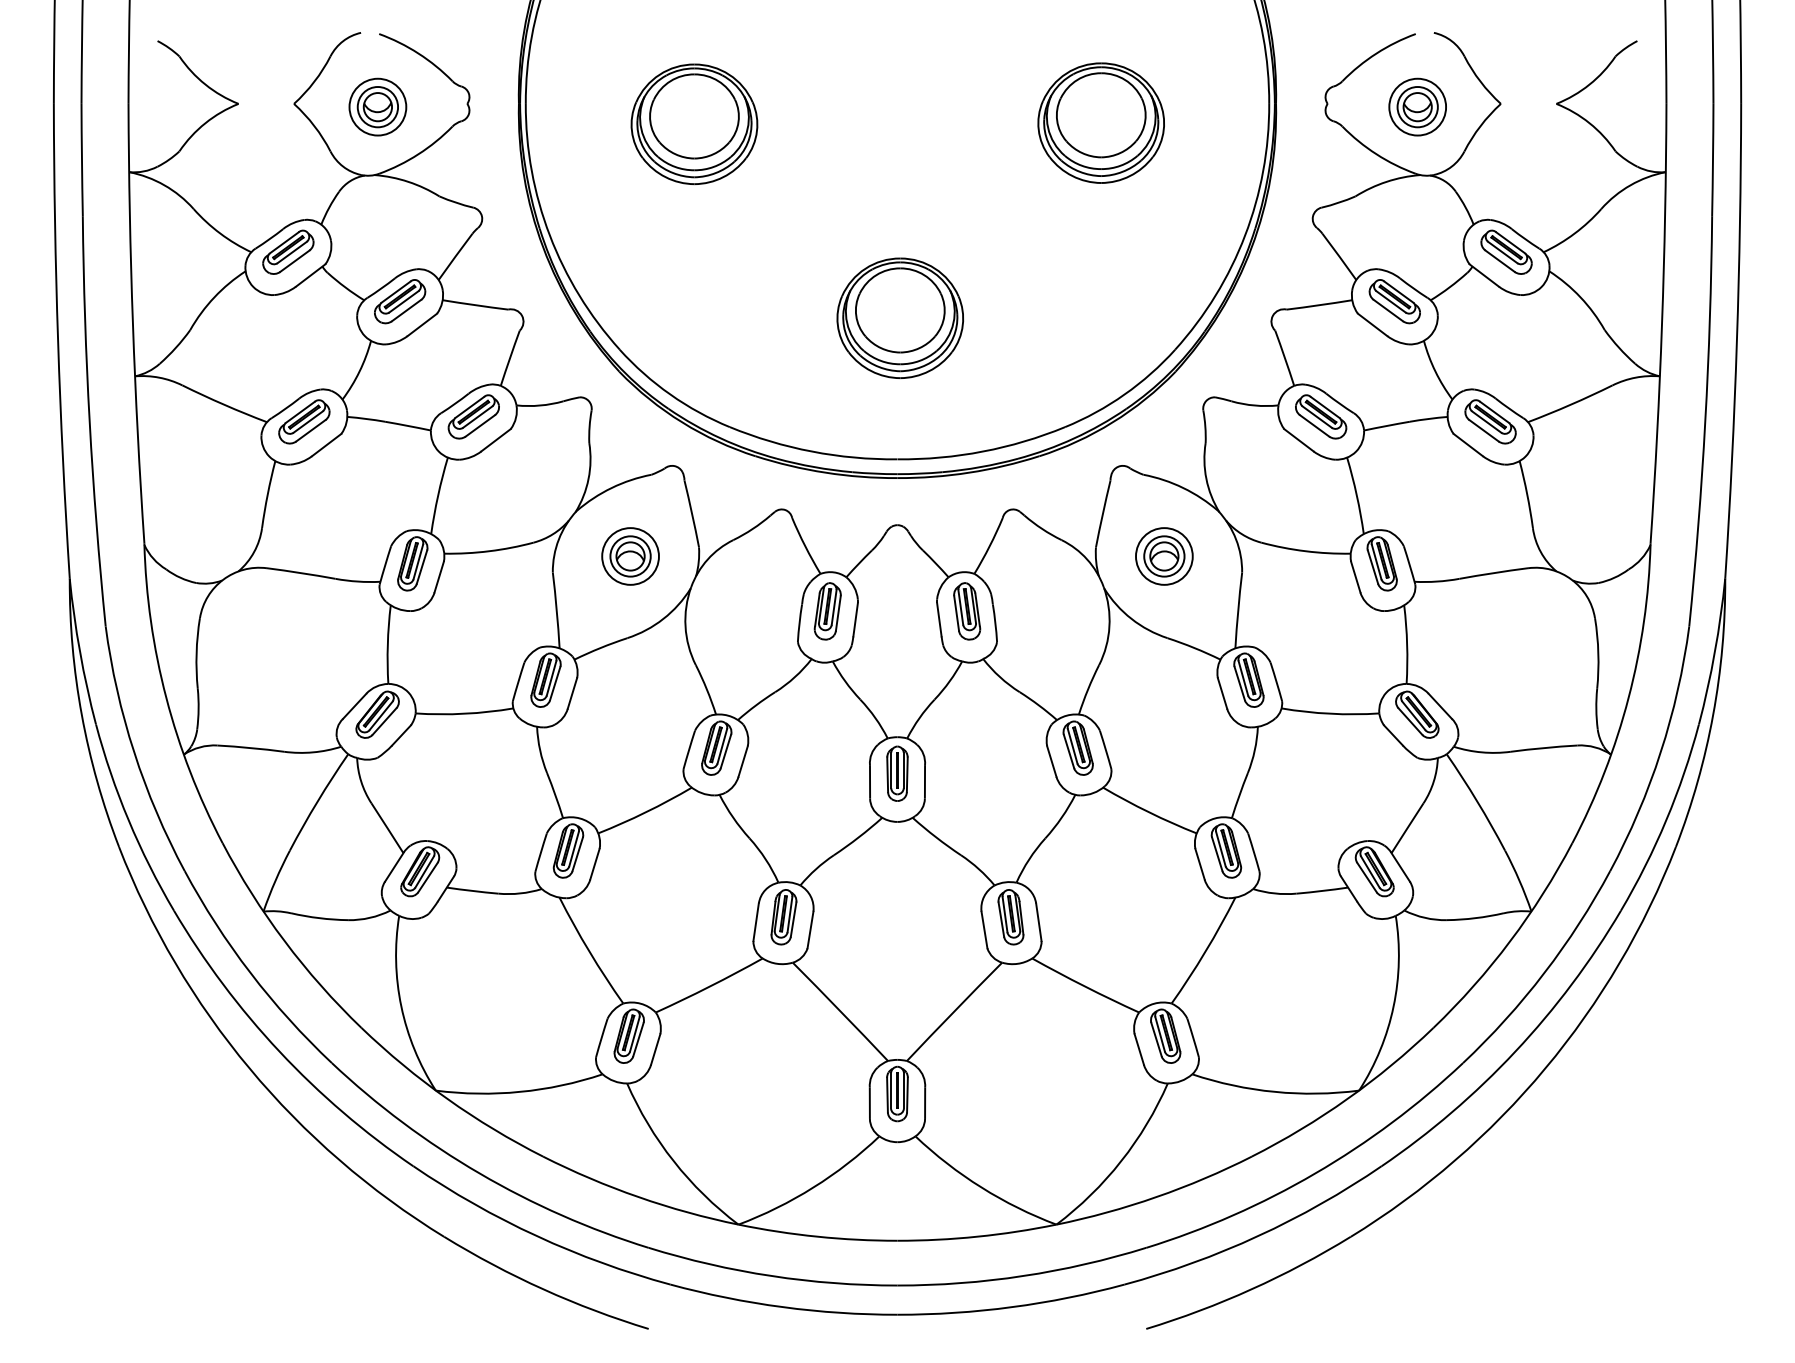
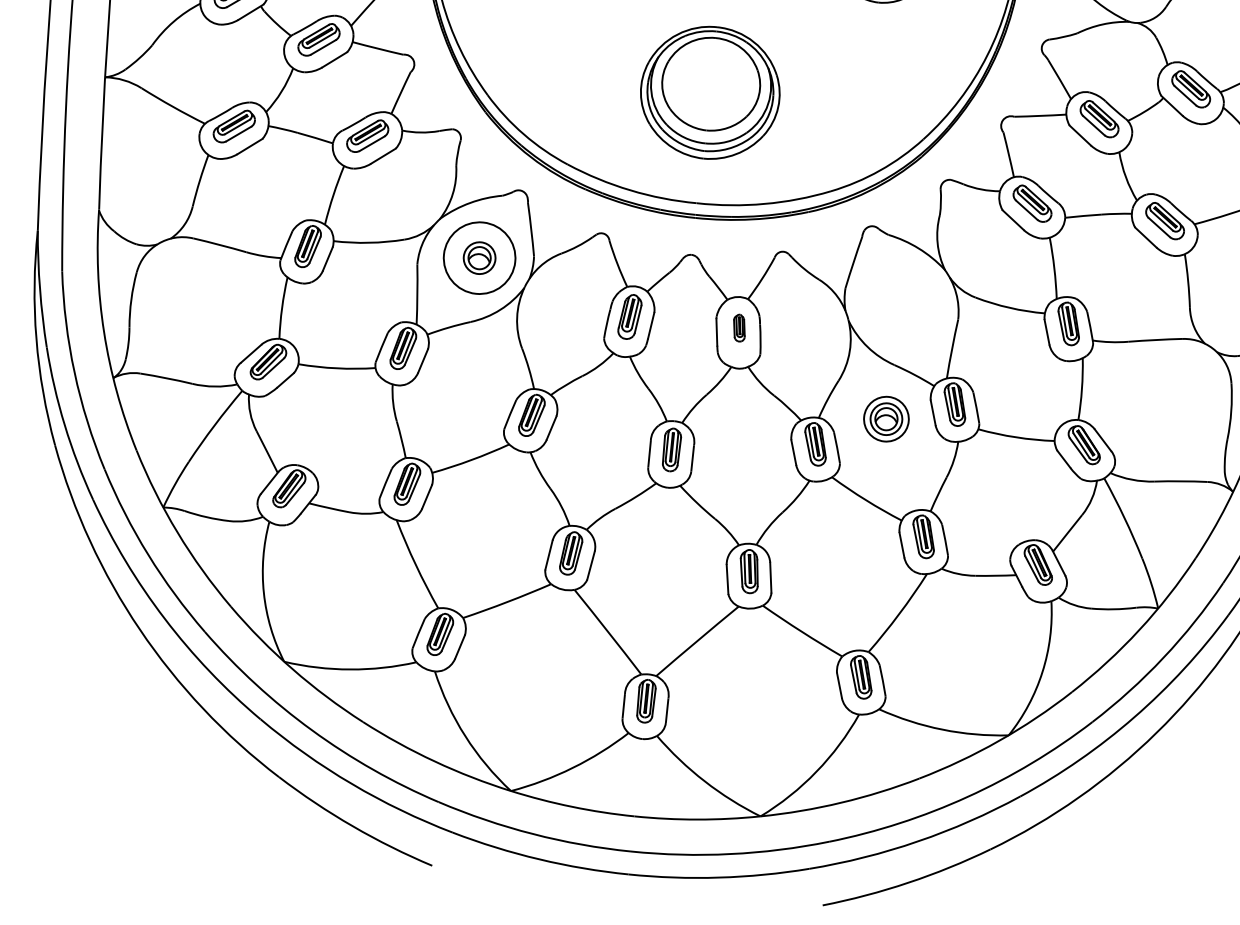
part: (899, 317) -> (709, 92), size x1.4
circle: (630, 556) -> (479, 258), size x1.6
part: (1164, 556) -> (886, 419), moved
part: (967, 611) -> (739, 328), size x0.6

